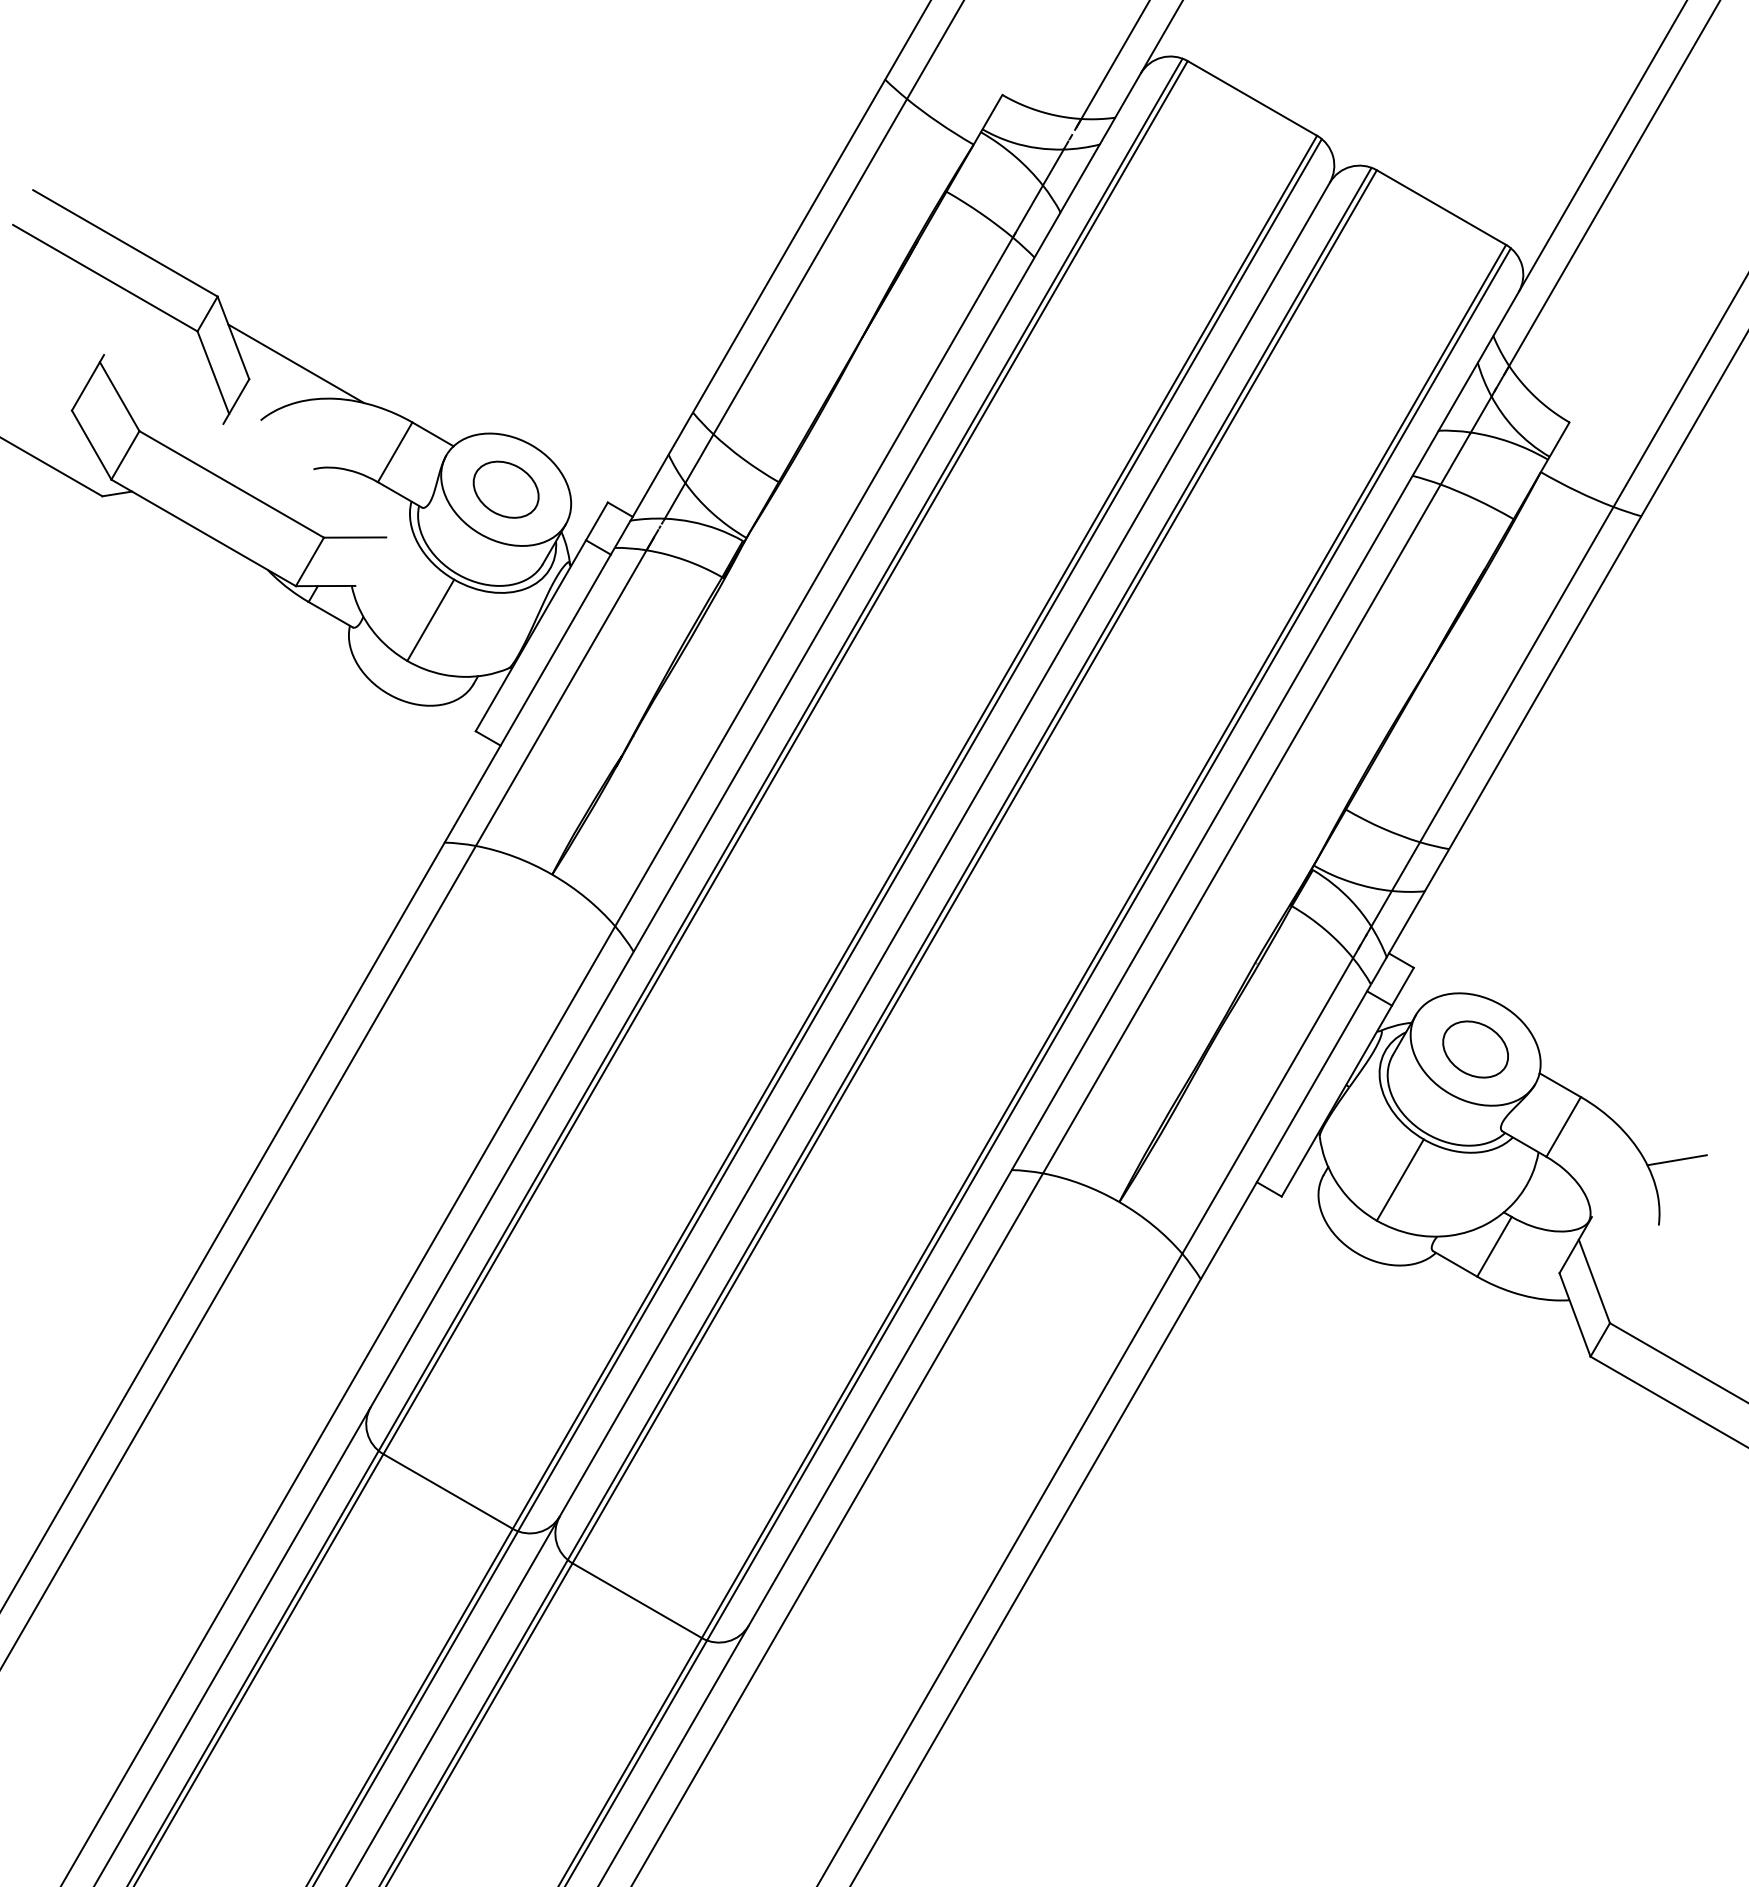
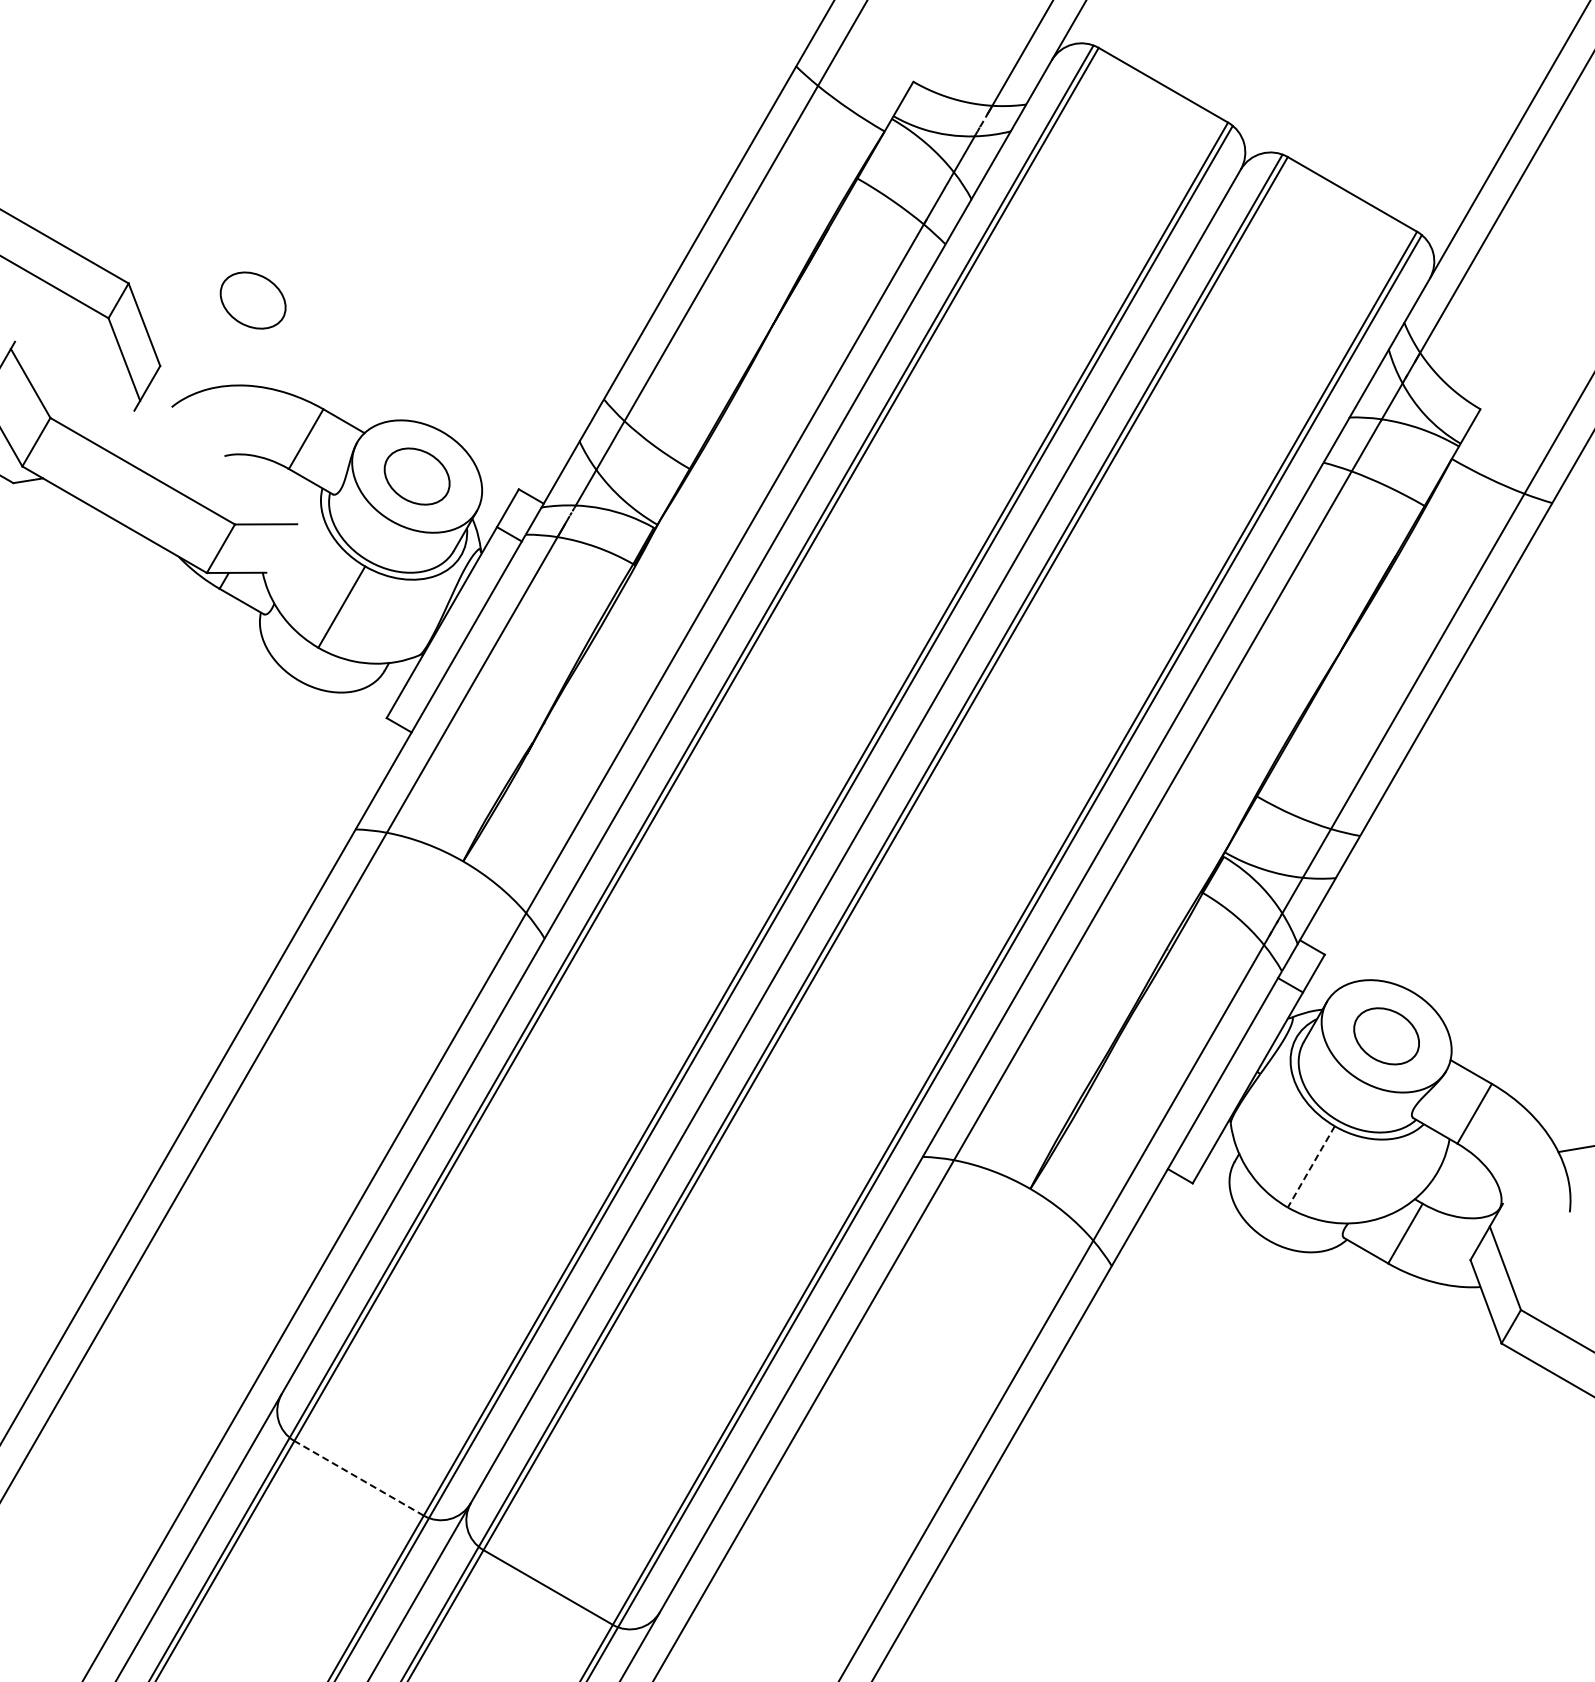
part: (341, 313) -> (252, 300), added
line: (296, 363) -> (207, 350), removed
line: (1400, 1180) -> (1311, 1167), solid -> dashed
line: (448, 1491) -> (359, 1478), solid -> dashed

